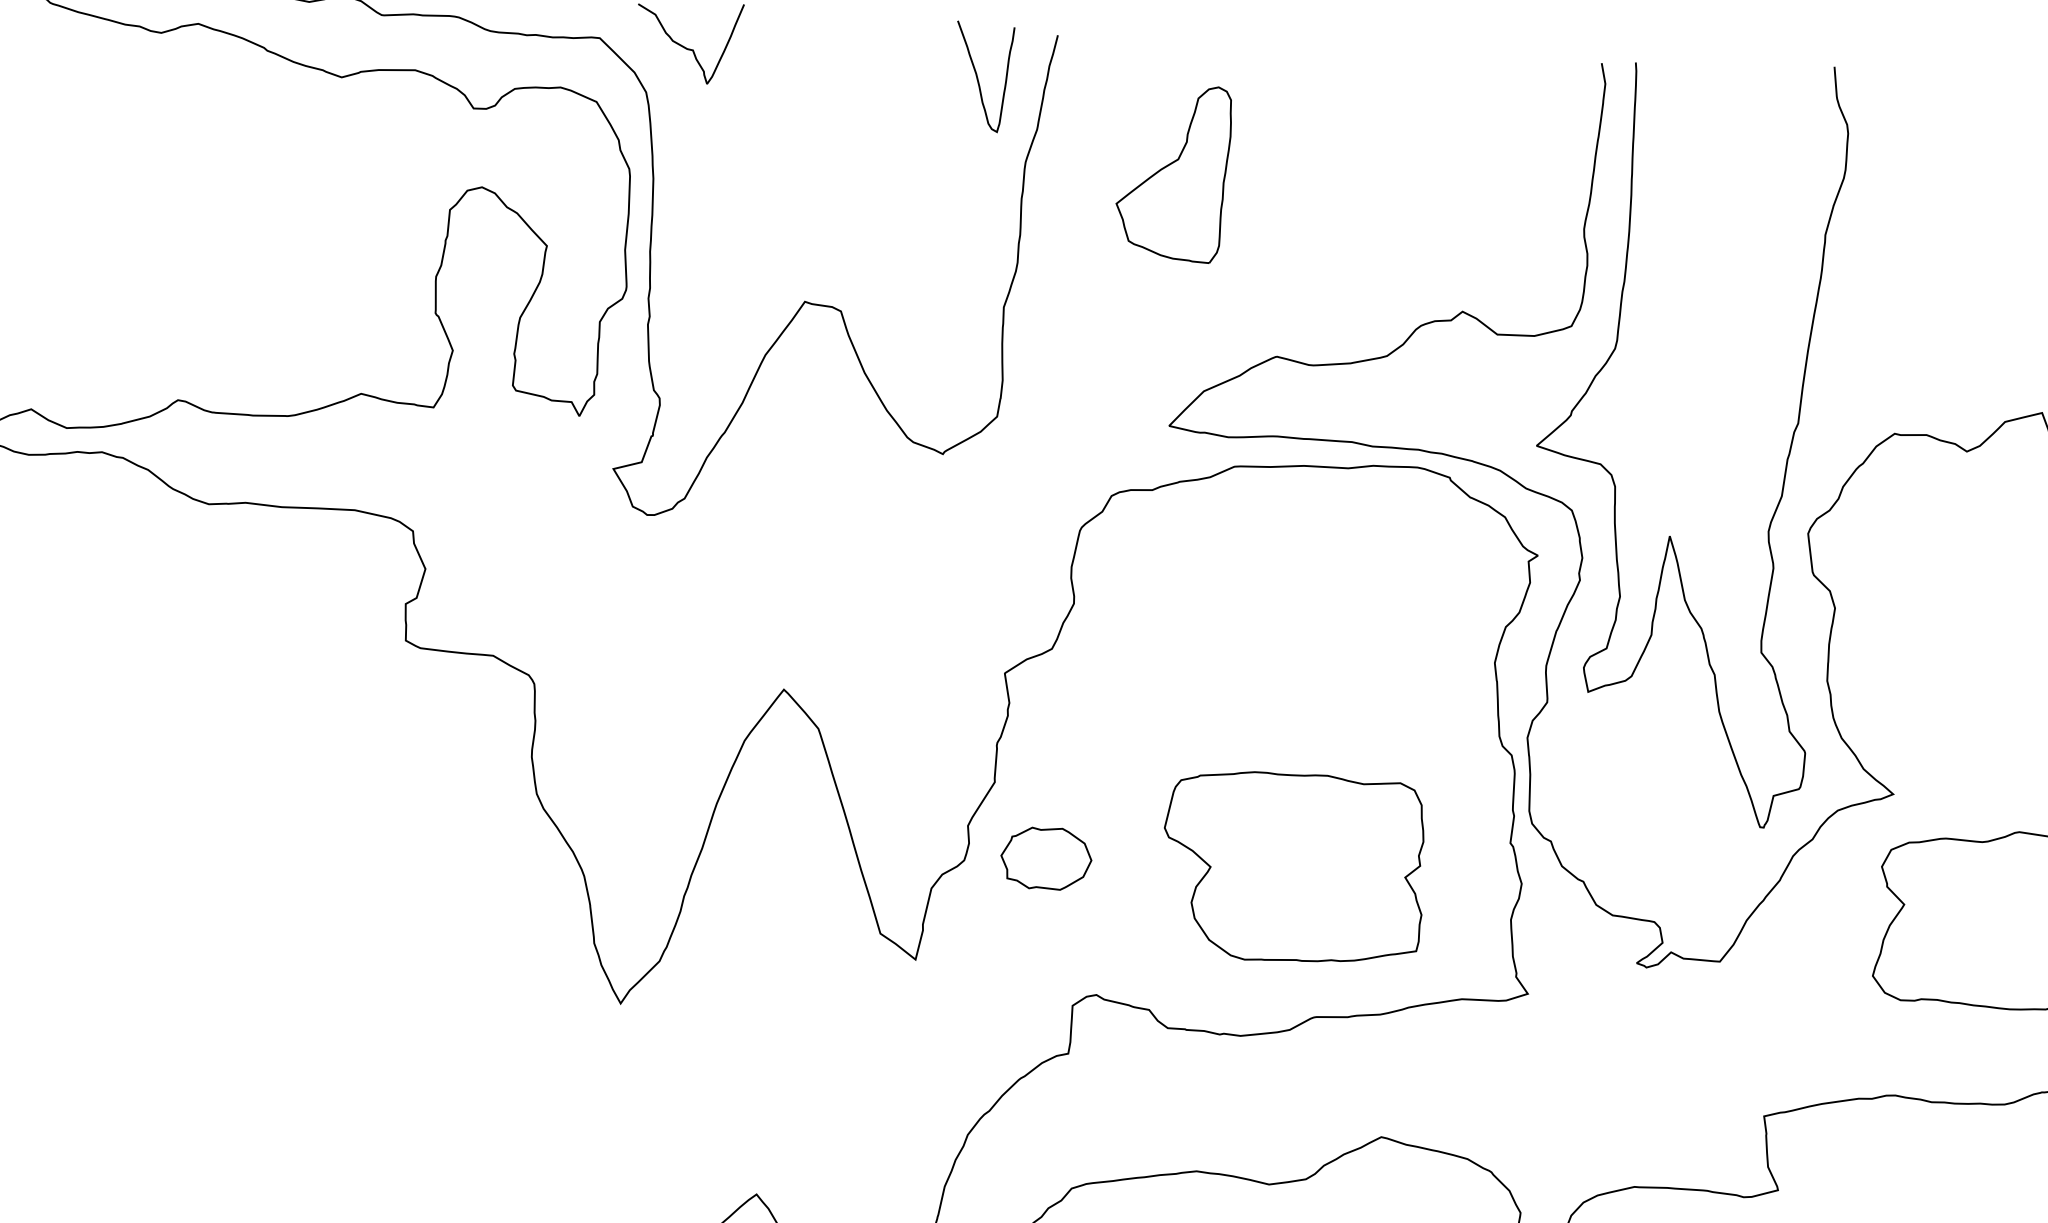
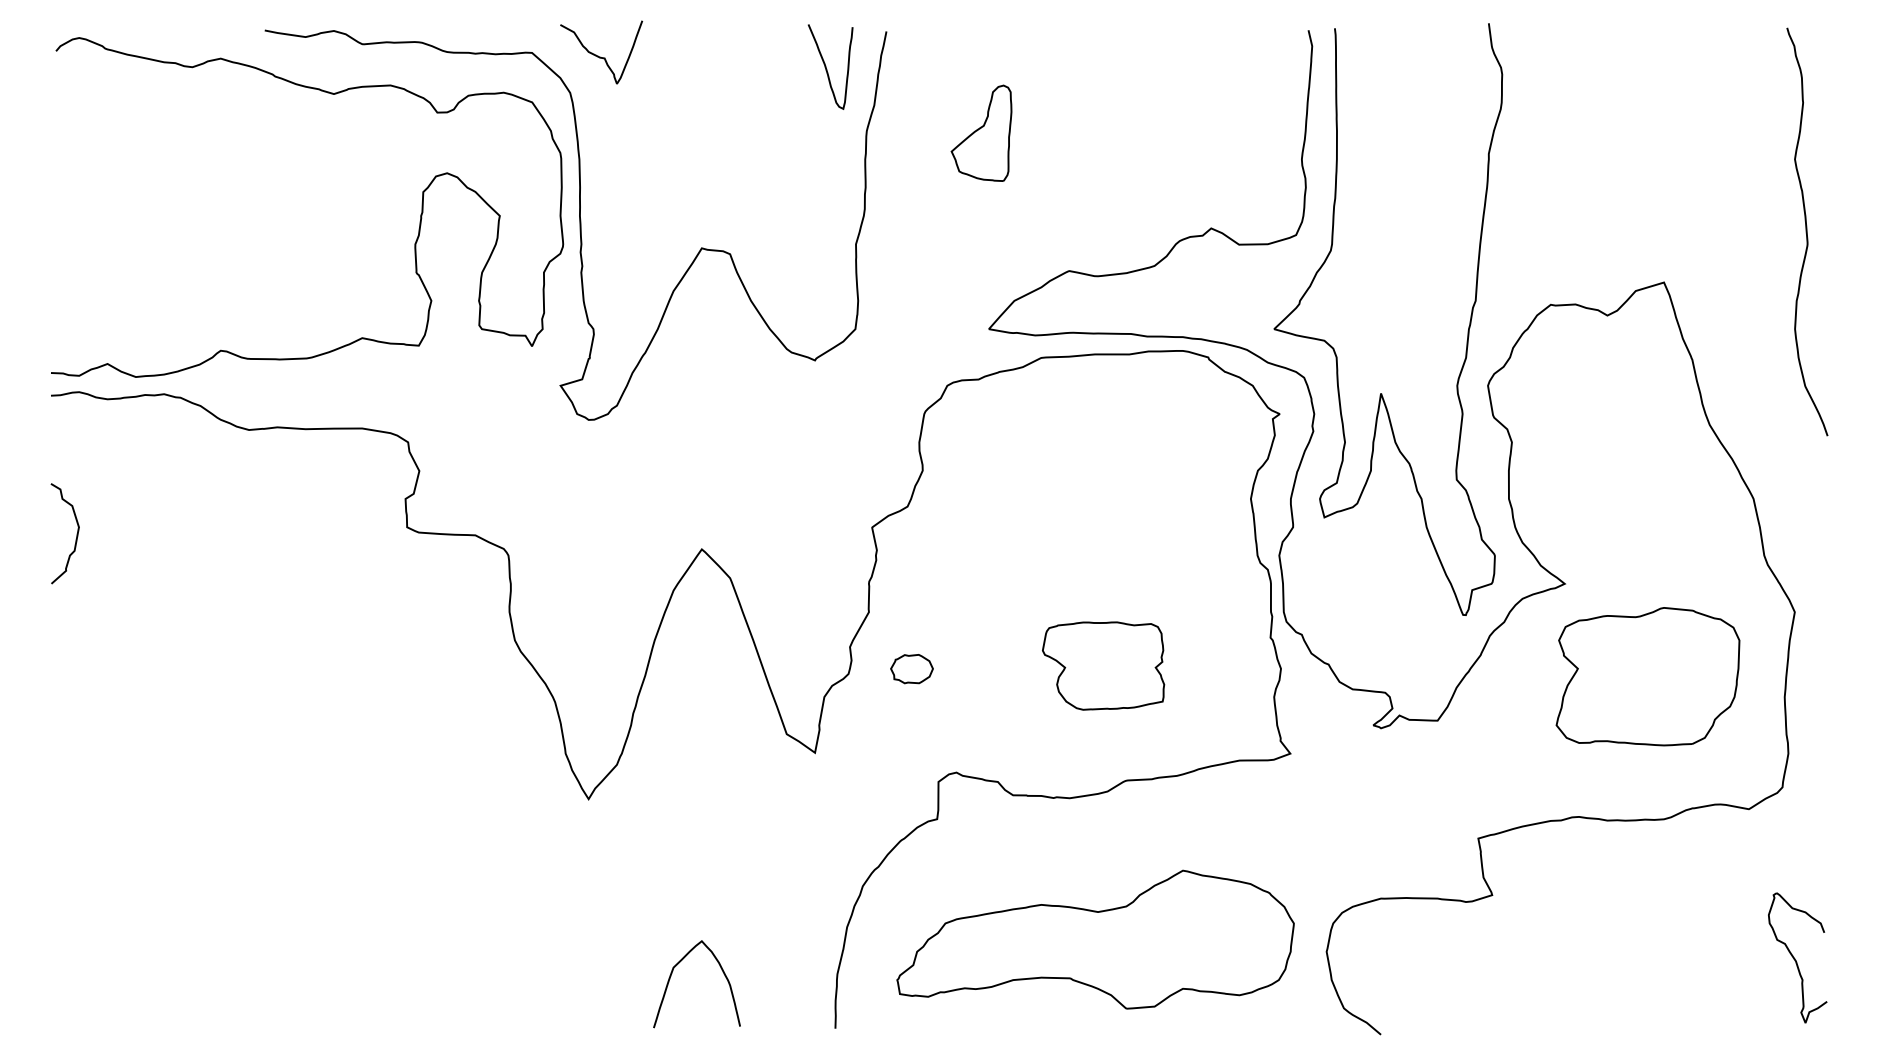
part: (1173, 173) -> (981, 133), size x0.7
part: (1045, 857) -> (911, 668), size x0.6
part: (1293, 867) -> (1103, 665), size x0.6

